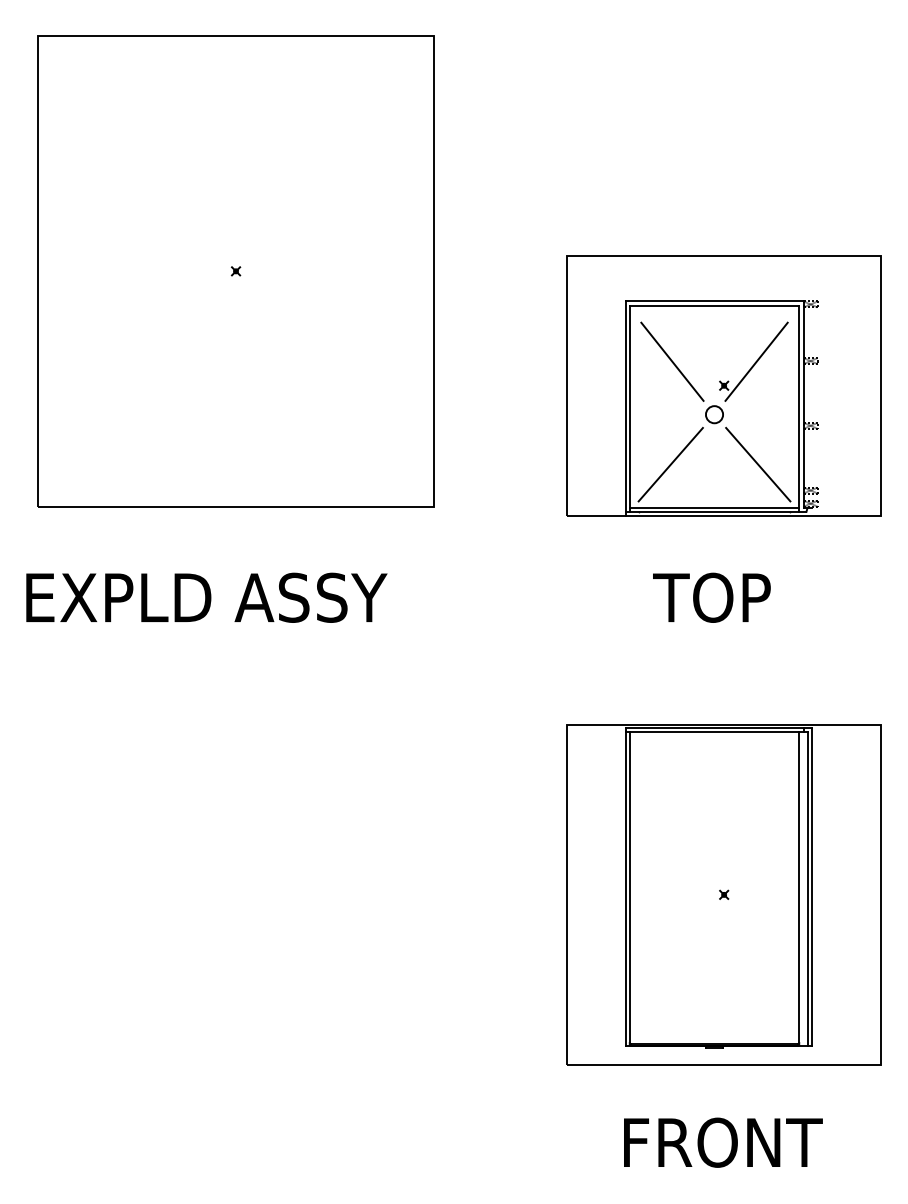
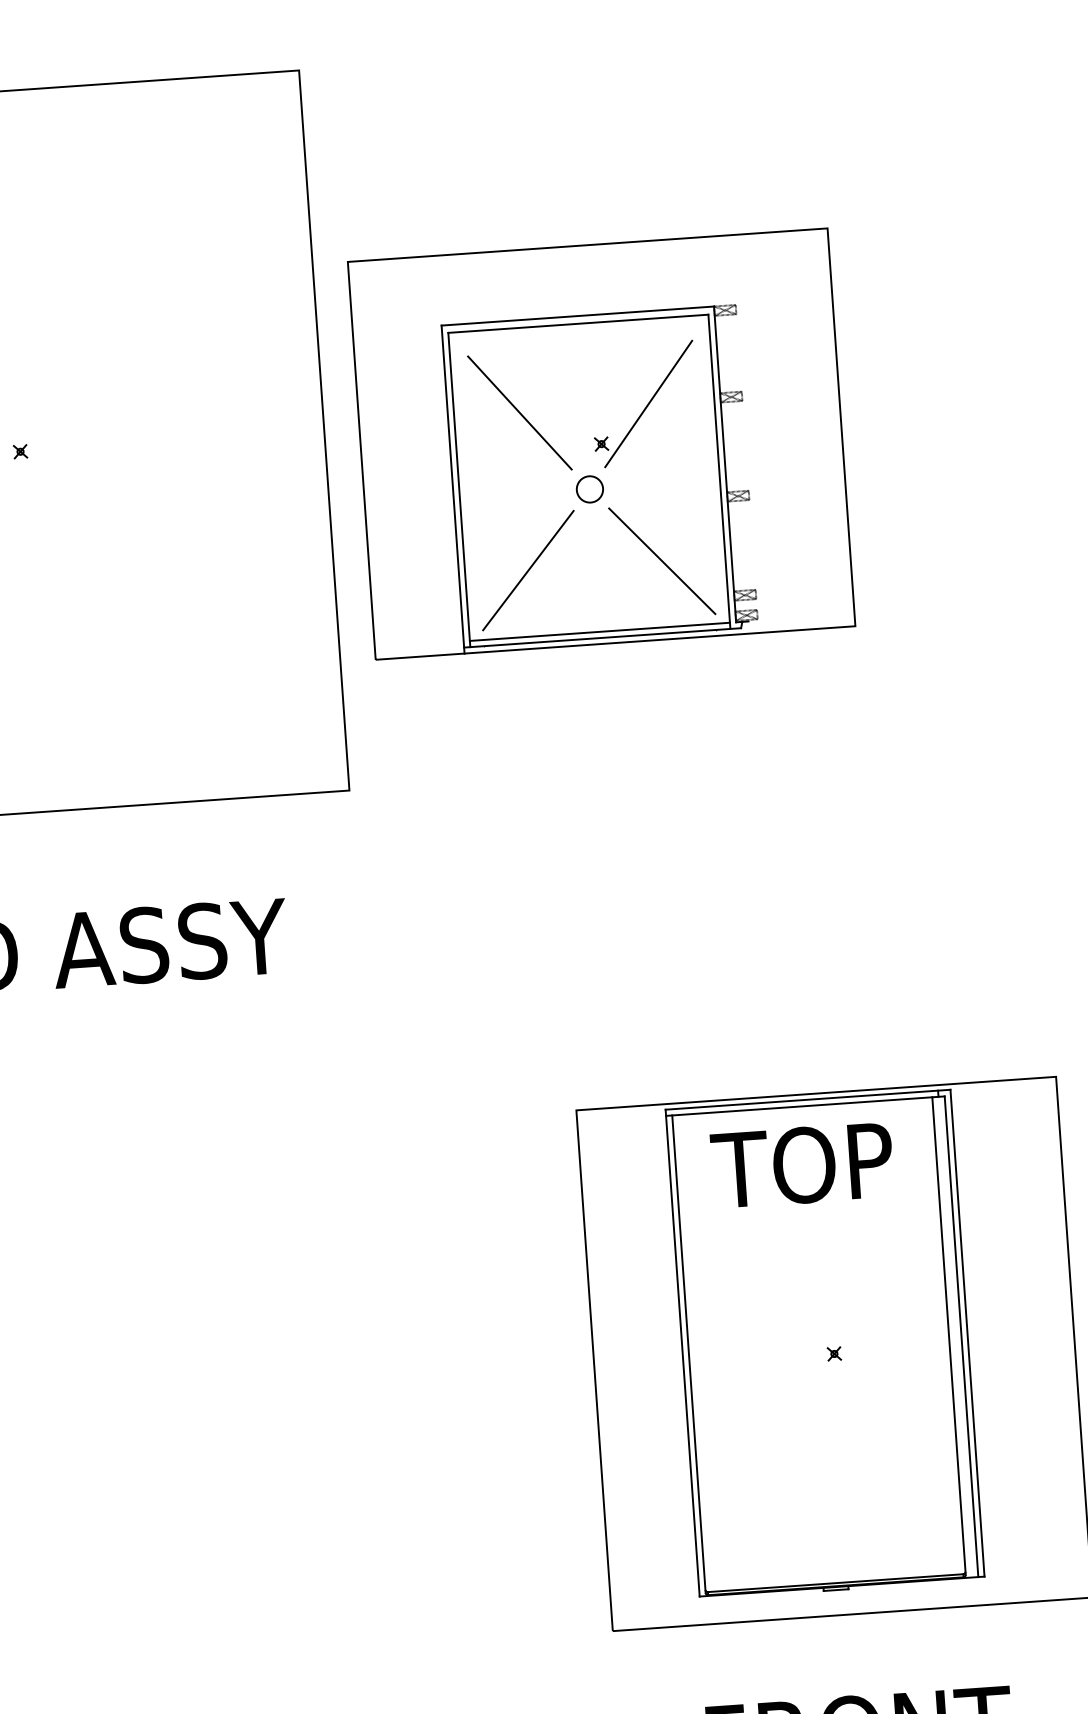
part: (723, 385) -> (600, 443), moved
text: (711, 597) -> (801, 1164), moved

